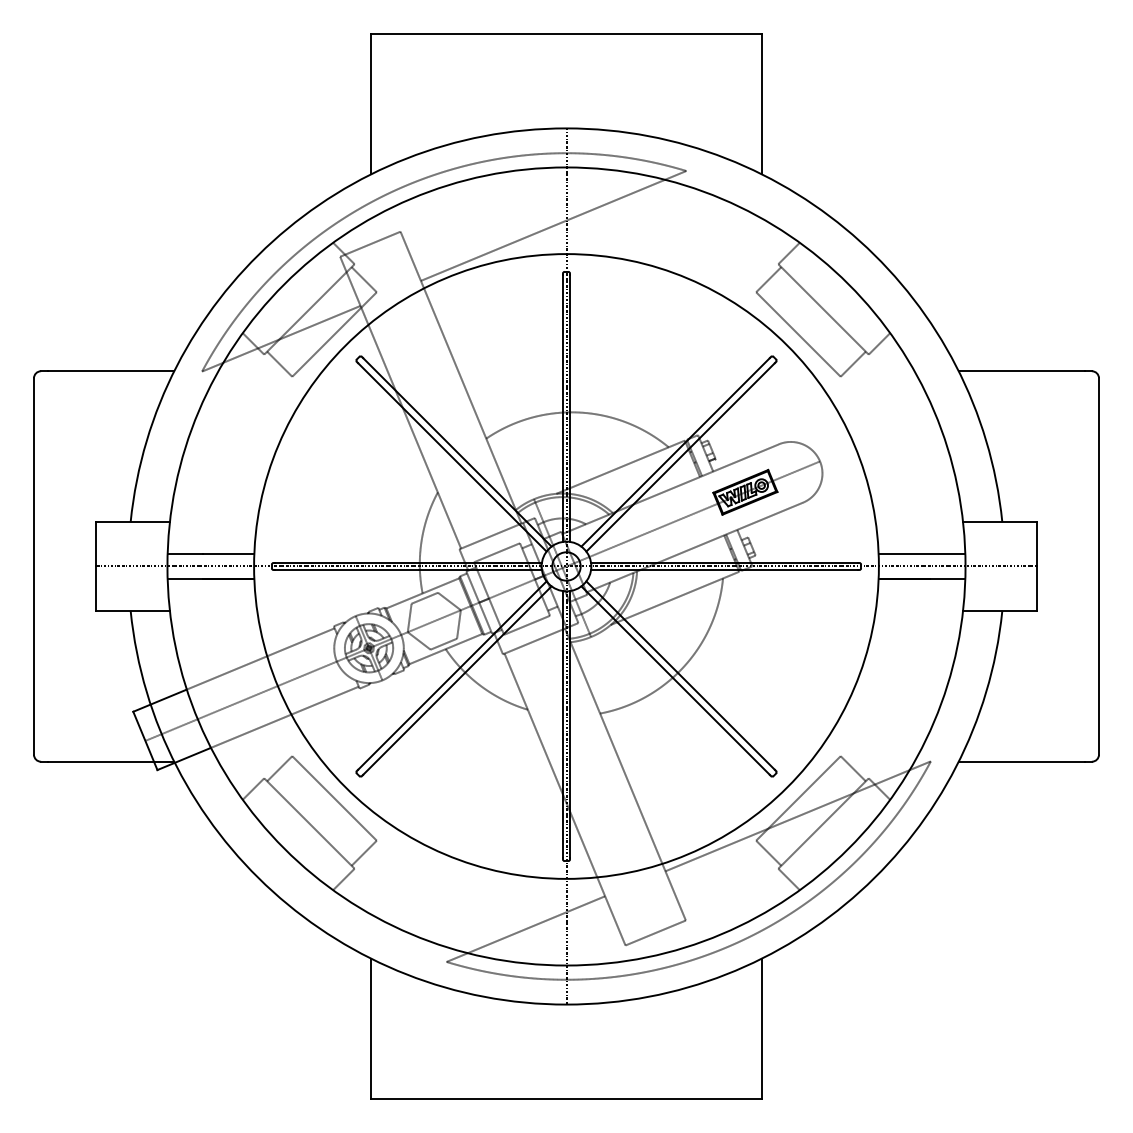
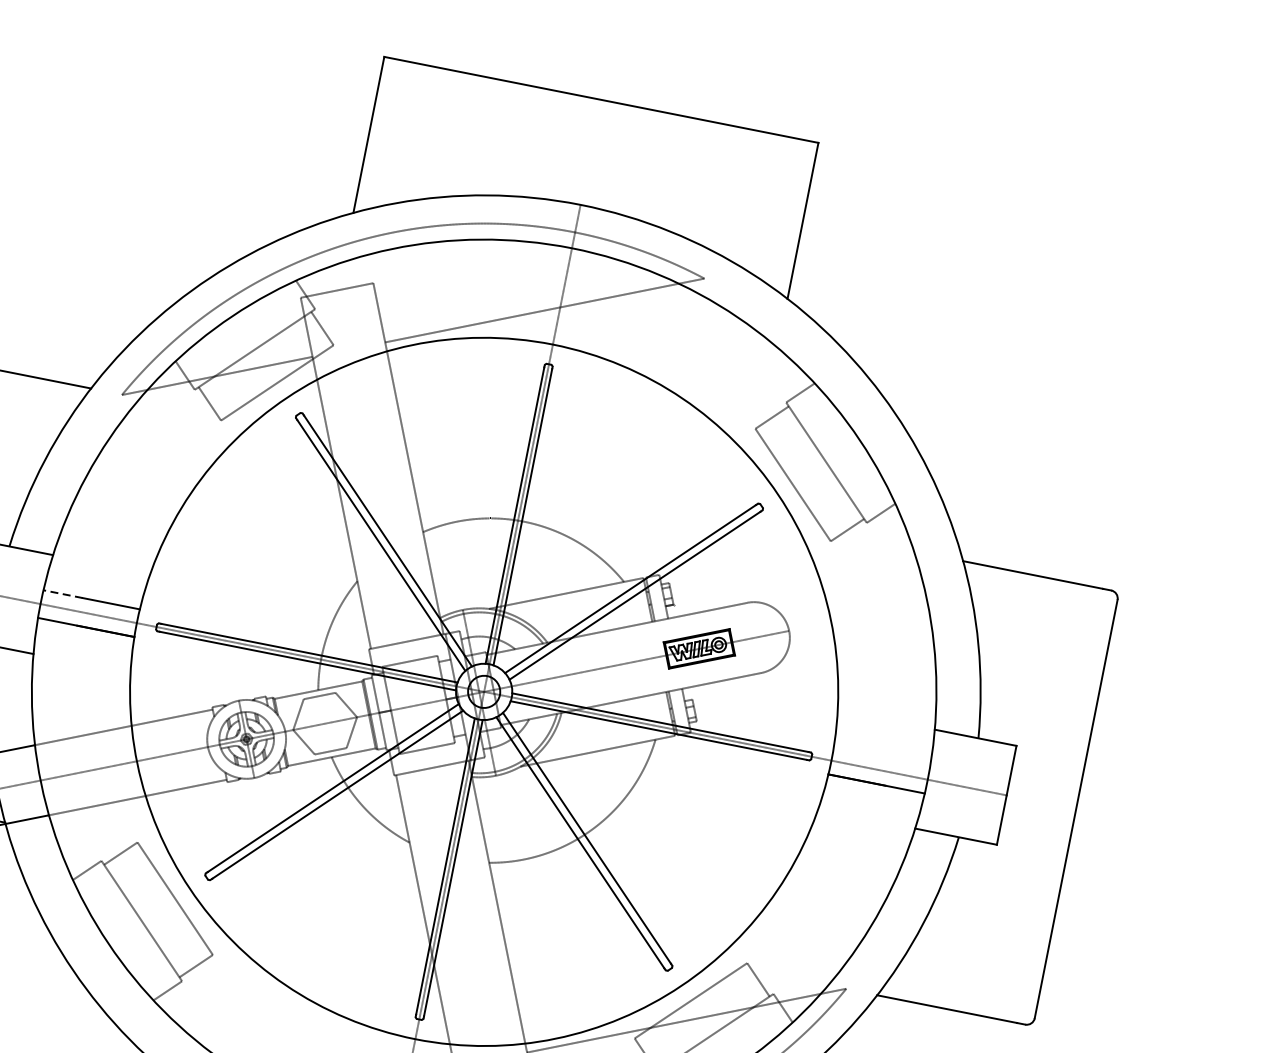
line: (185, 554) -> (63, 594), solid -> dashed
line: (921, 554) -> (881, 756), removed

